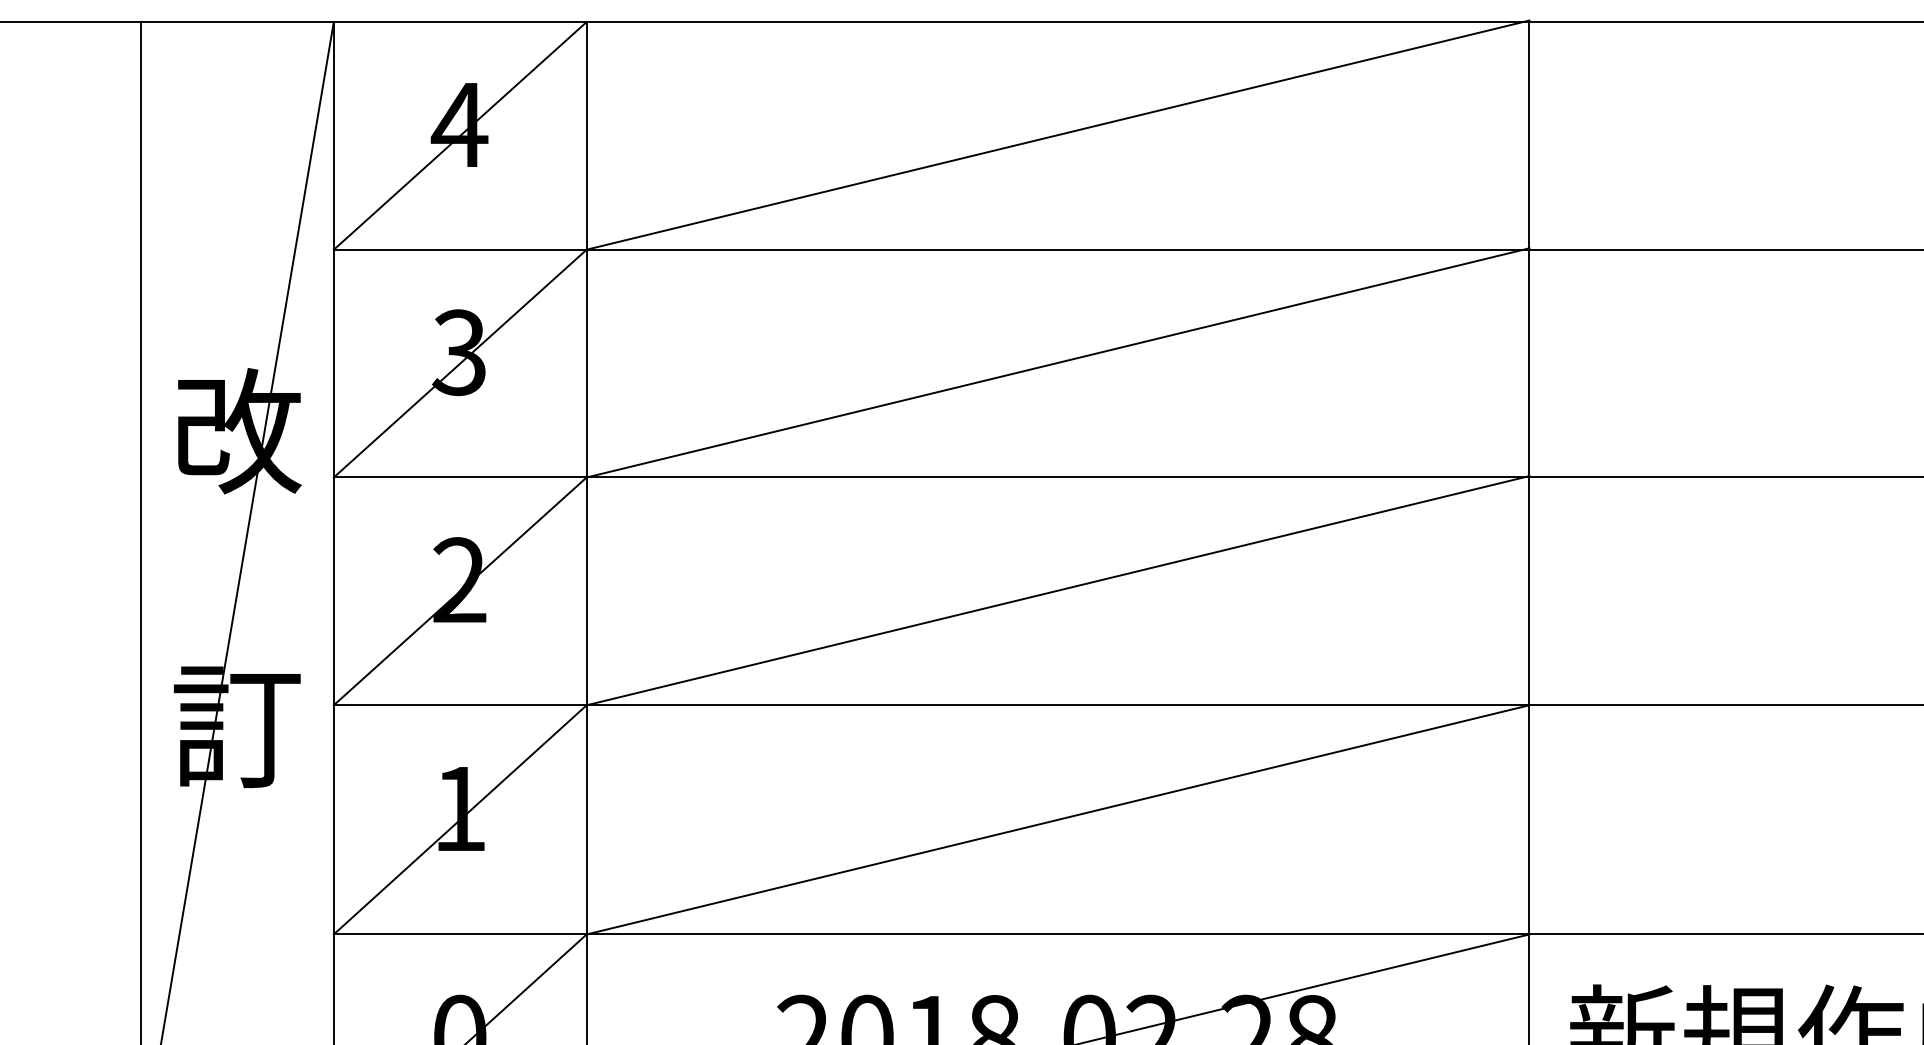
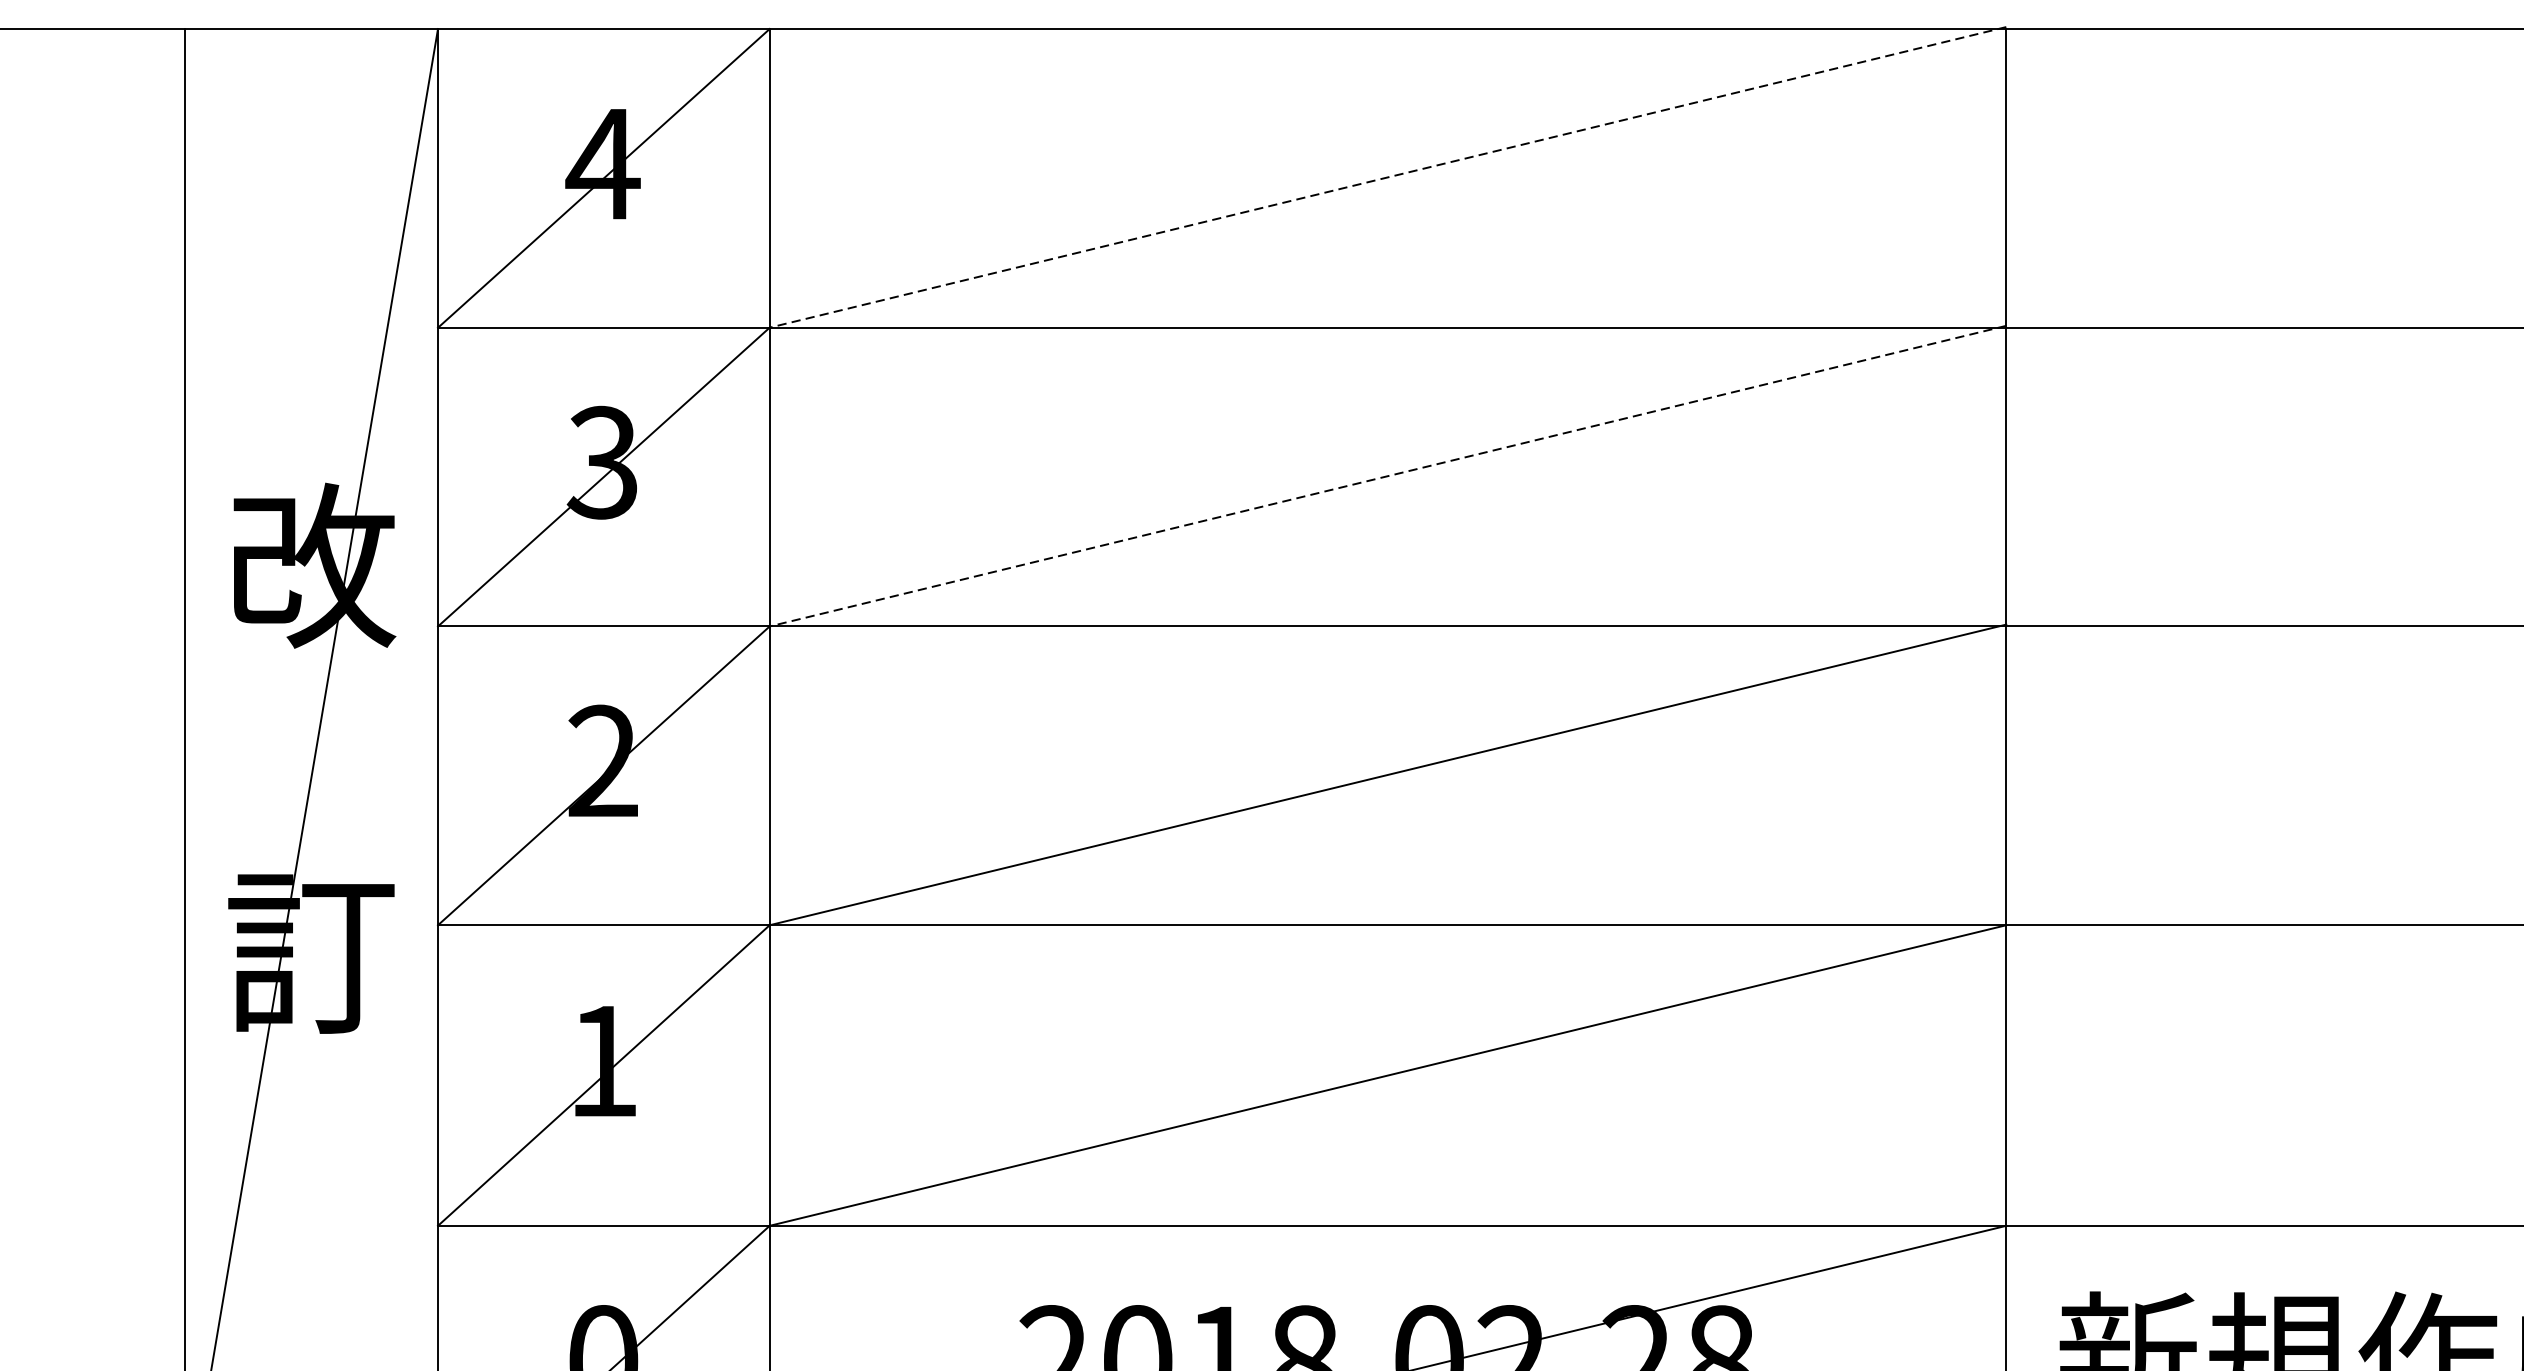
line: (1057, 135) -> (1387, 177), solid -> dashed
line: (1057, 363) -> (1387, 476), solid -> dashed

